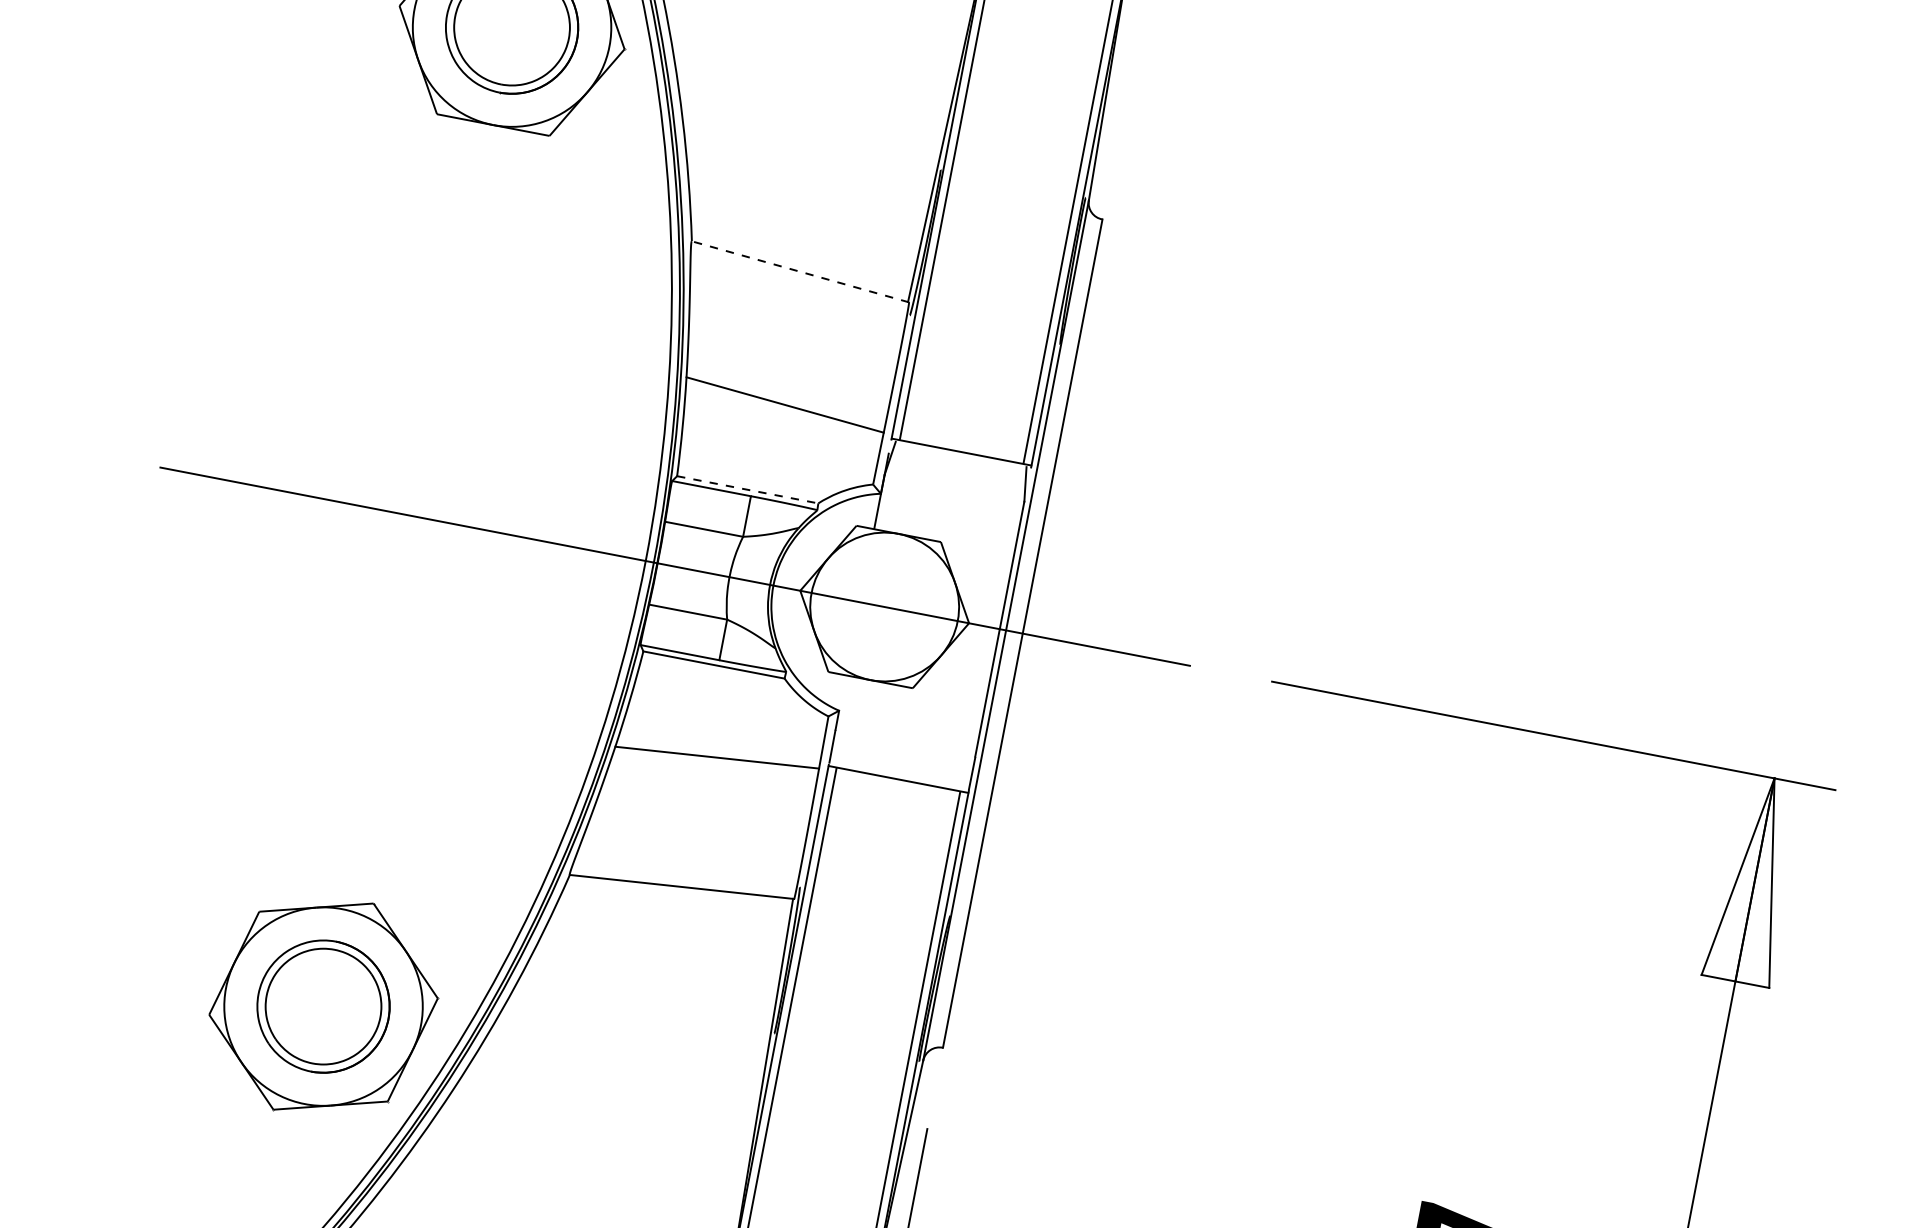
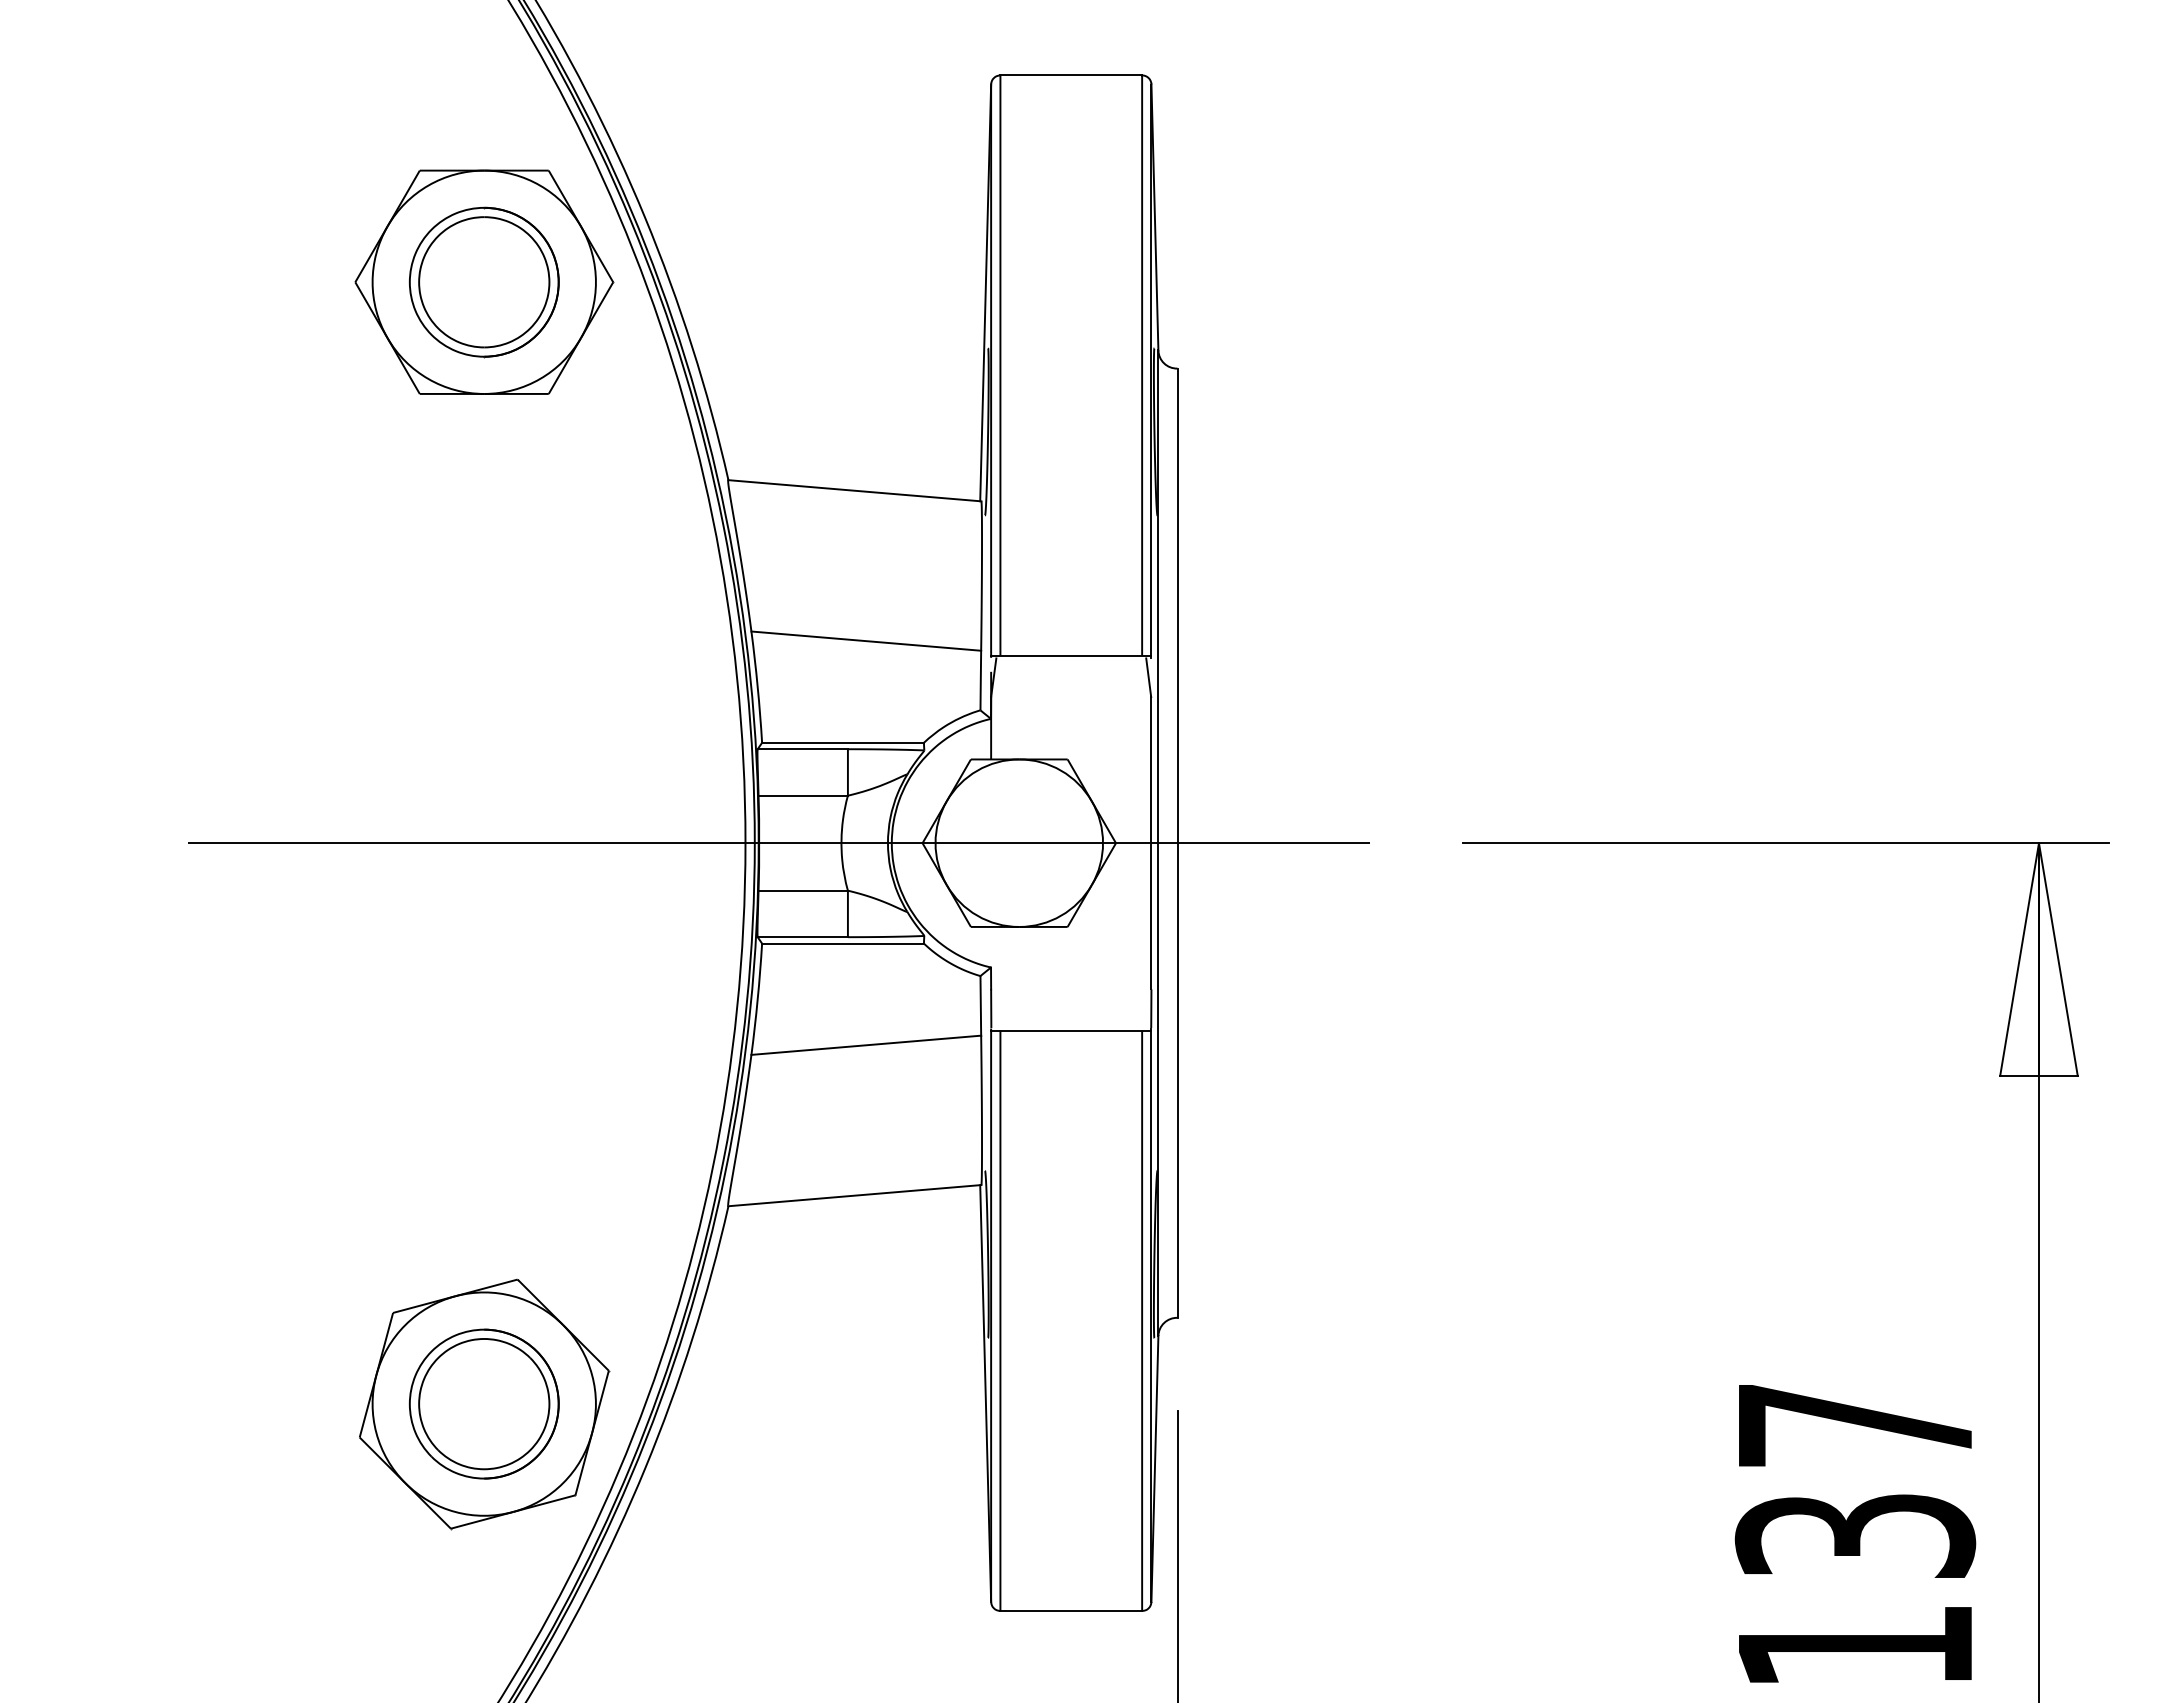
line: (800, 271) -> (854, 490), dashed -> solid
line: (748, 489) -> (843, 742), dashed -> solid

